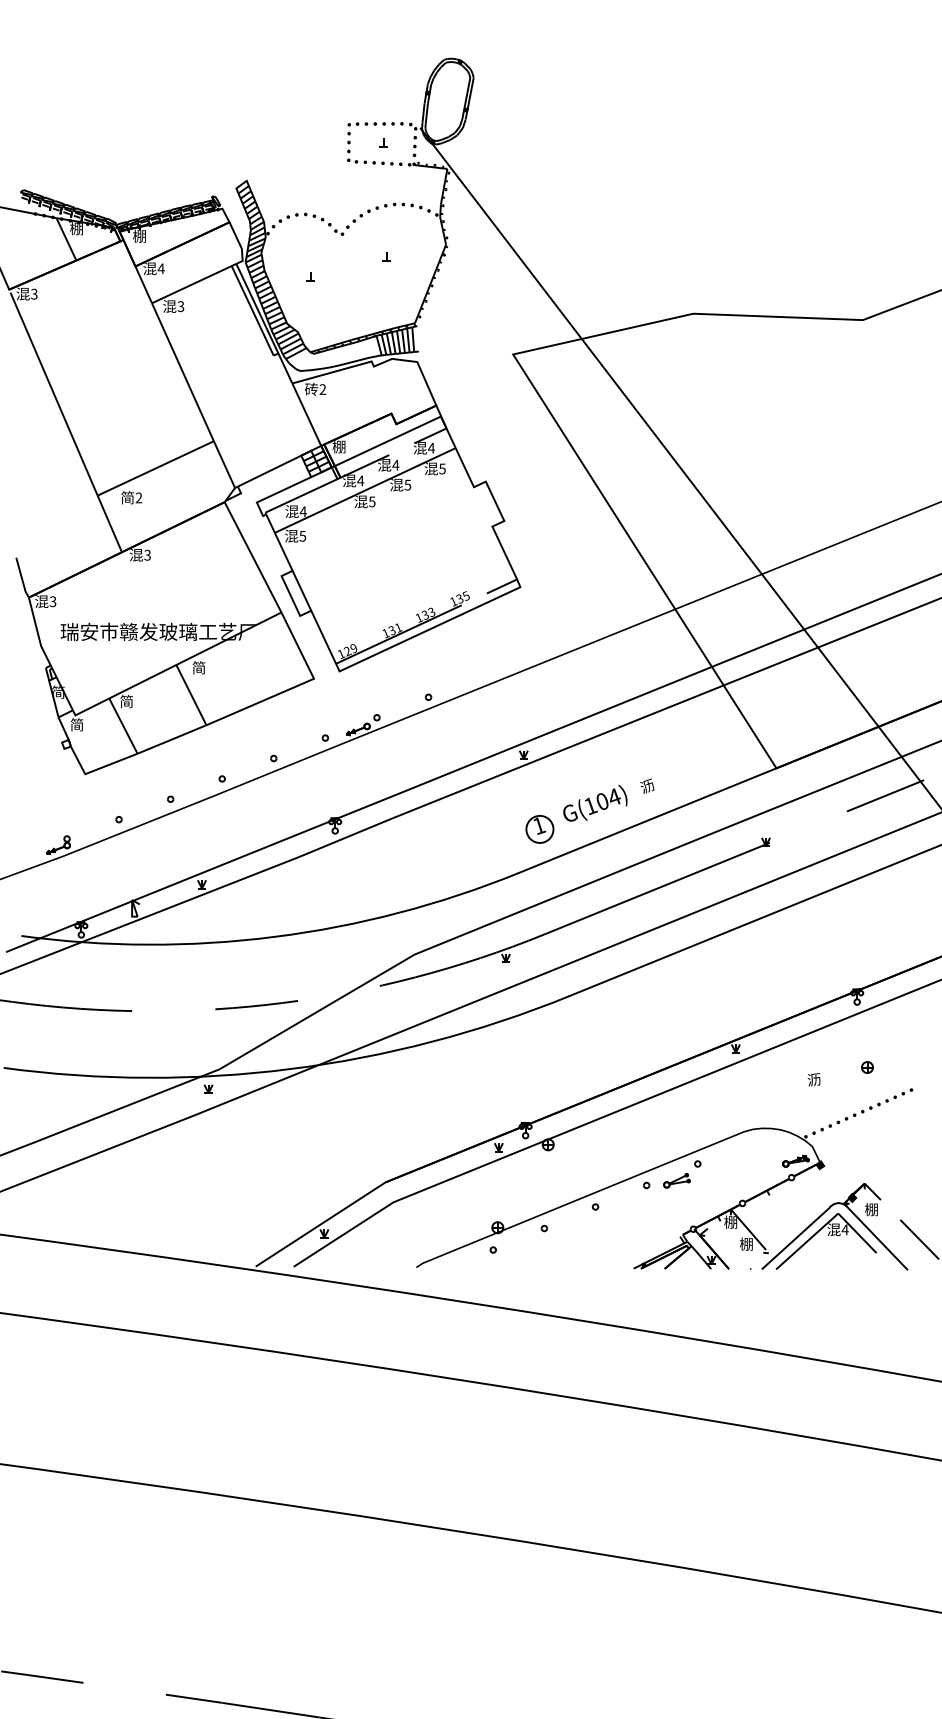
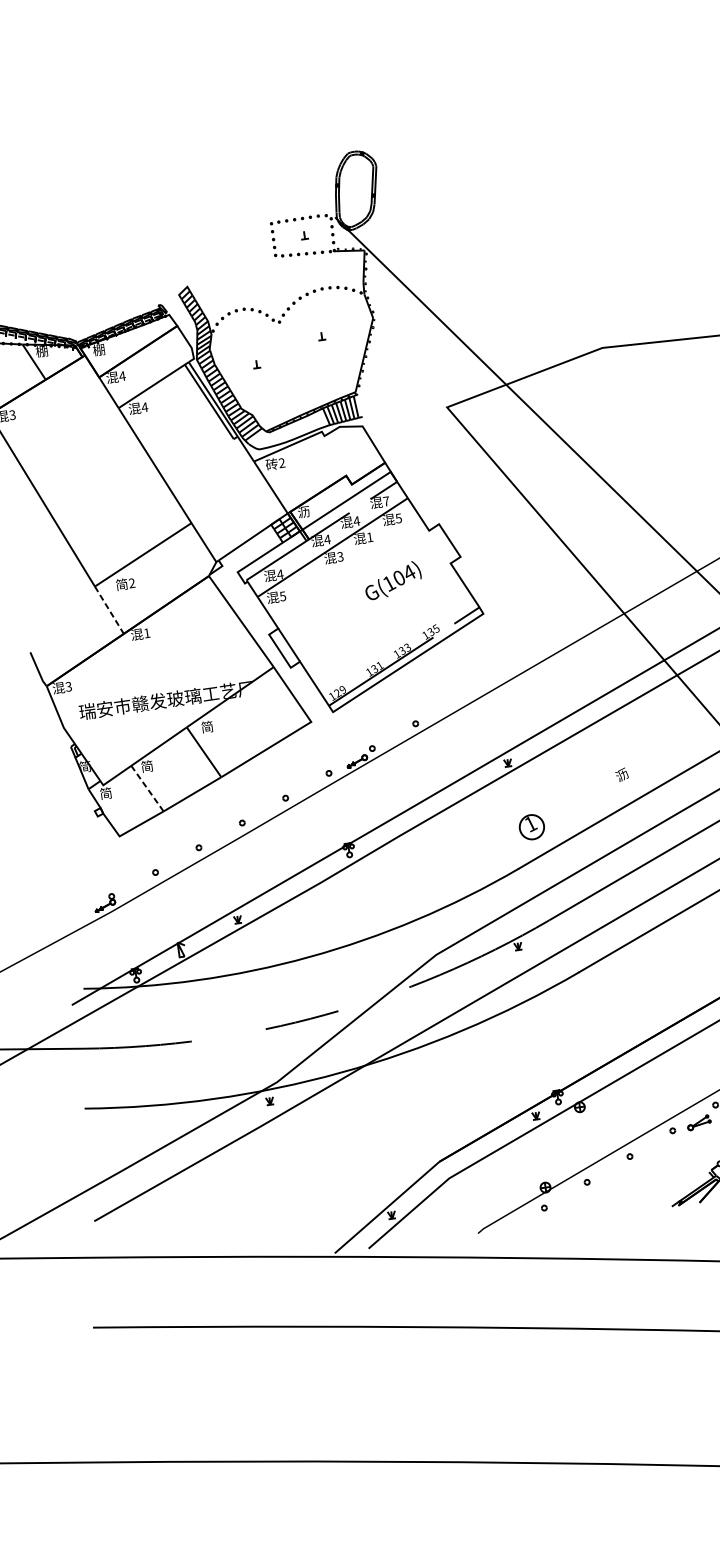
text: (180, 306) -> (144, 407), 3 -> 4
text: (338, 446) -> (303, 511), 棚 -> 沥
text: (431, 448) -> (386, 501), 4 -> 7
text: (407, 484) -> (369, 536), 5 -> 1
text: (372, 501) -> (340, 556), 5 -> 3
line: (109, 523) -> (109, 609), solid -> dashed
text: (147, 554) -> (146, 632), 3 -> 1
line: (123, 726) -> (147, 788), solid -> dashed
text: (595, 802) -> (393, 579), moved

